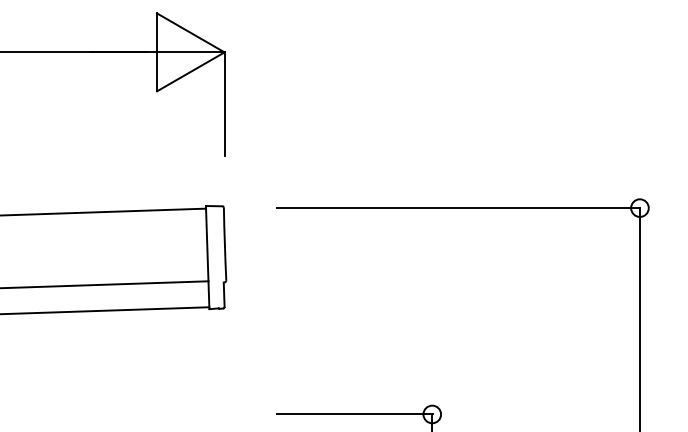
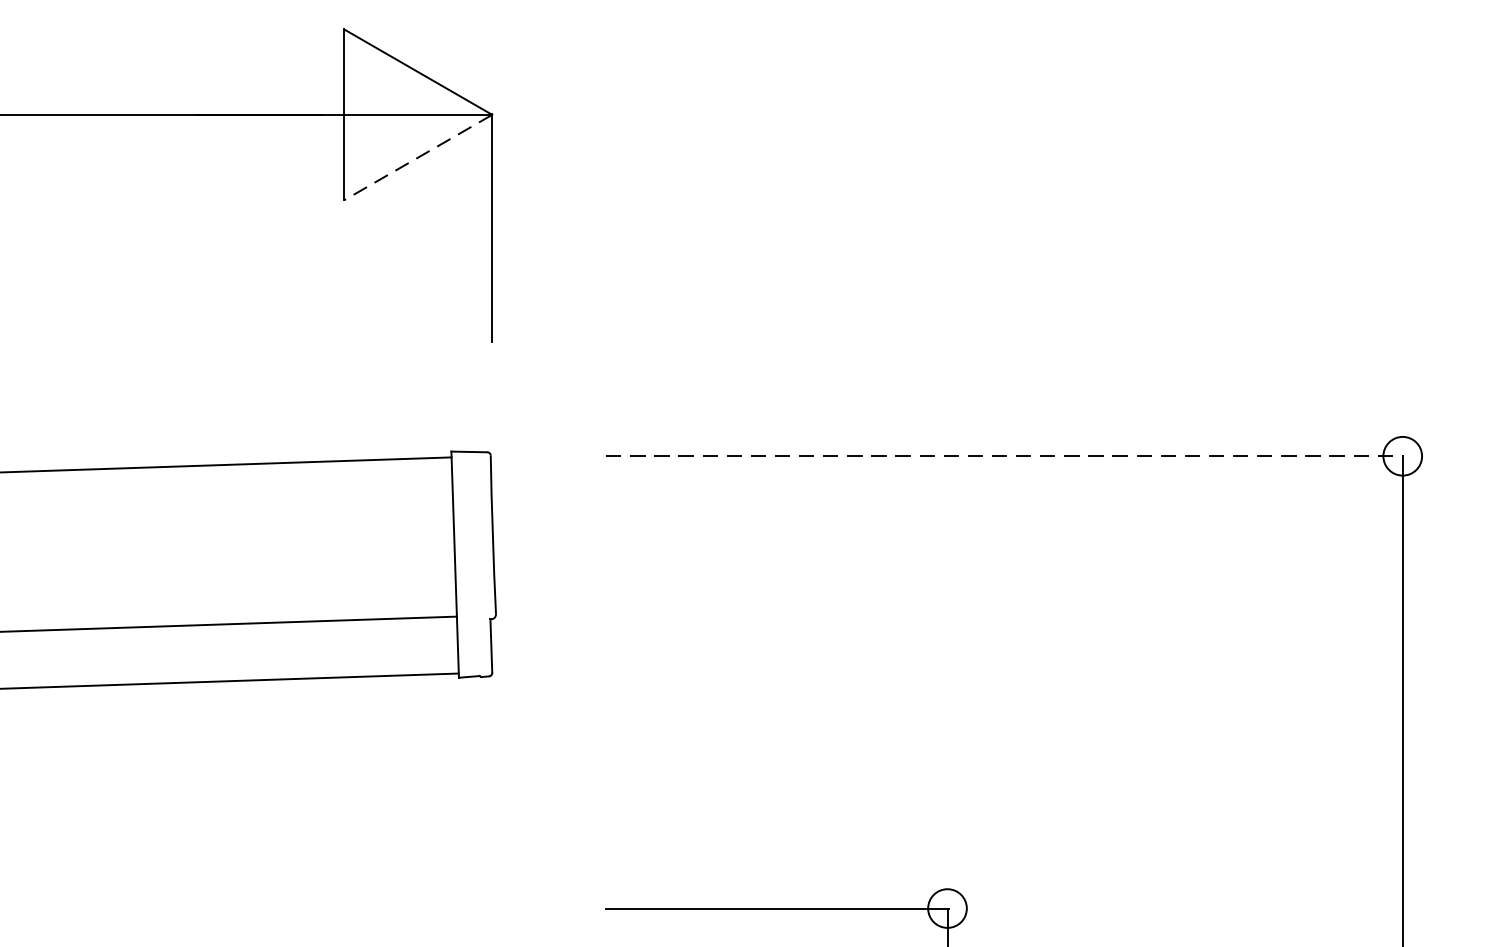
line: (190, 71) -> (417, 156), solid -> dashed
line: (458, 208) -> (1004, 457), solid -> dashed

